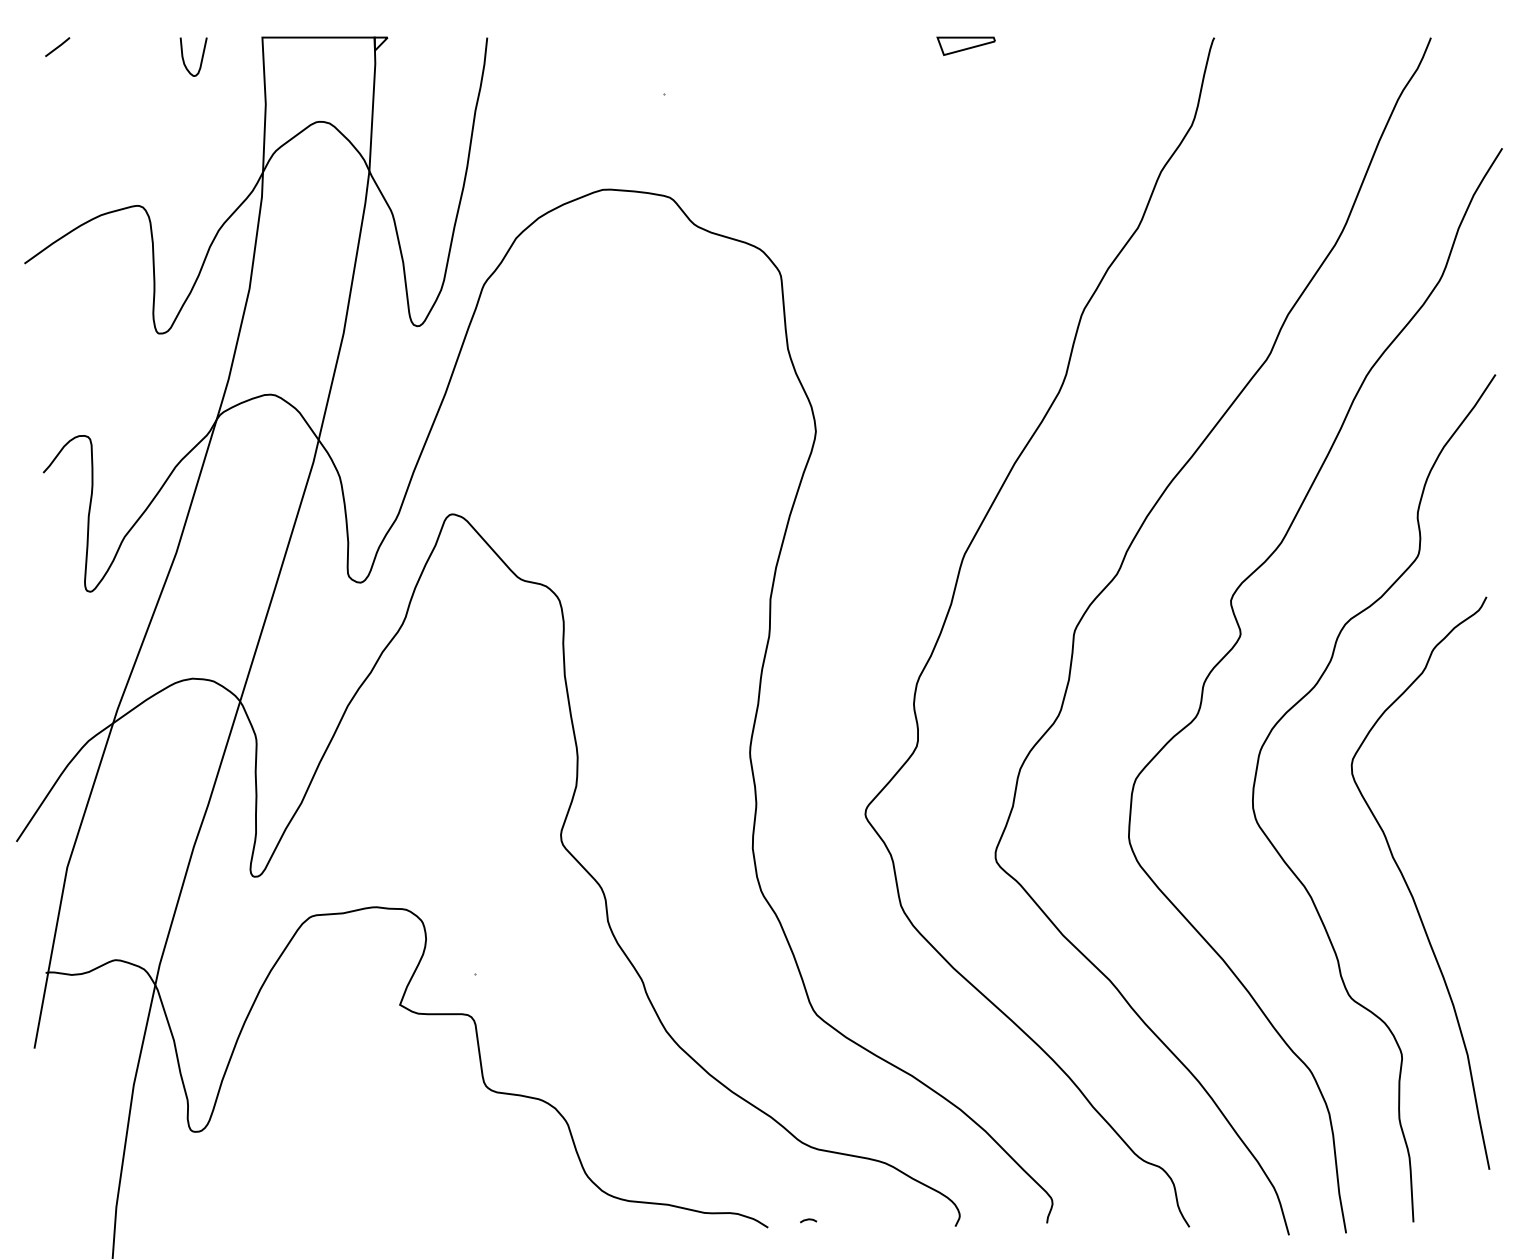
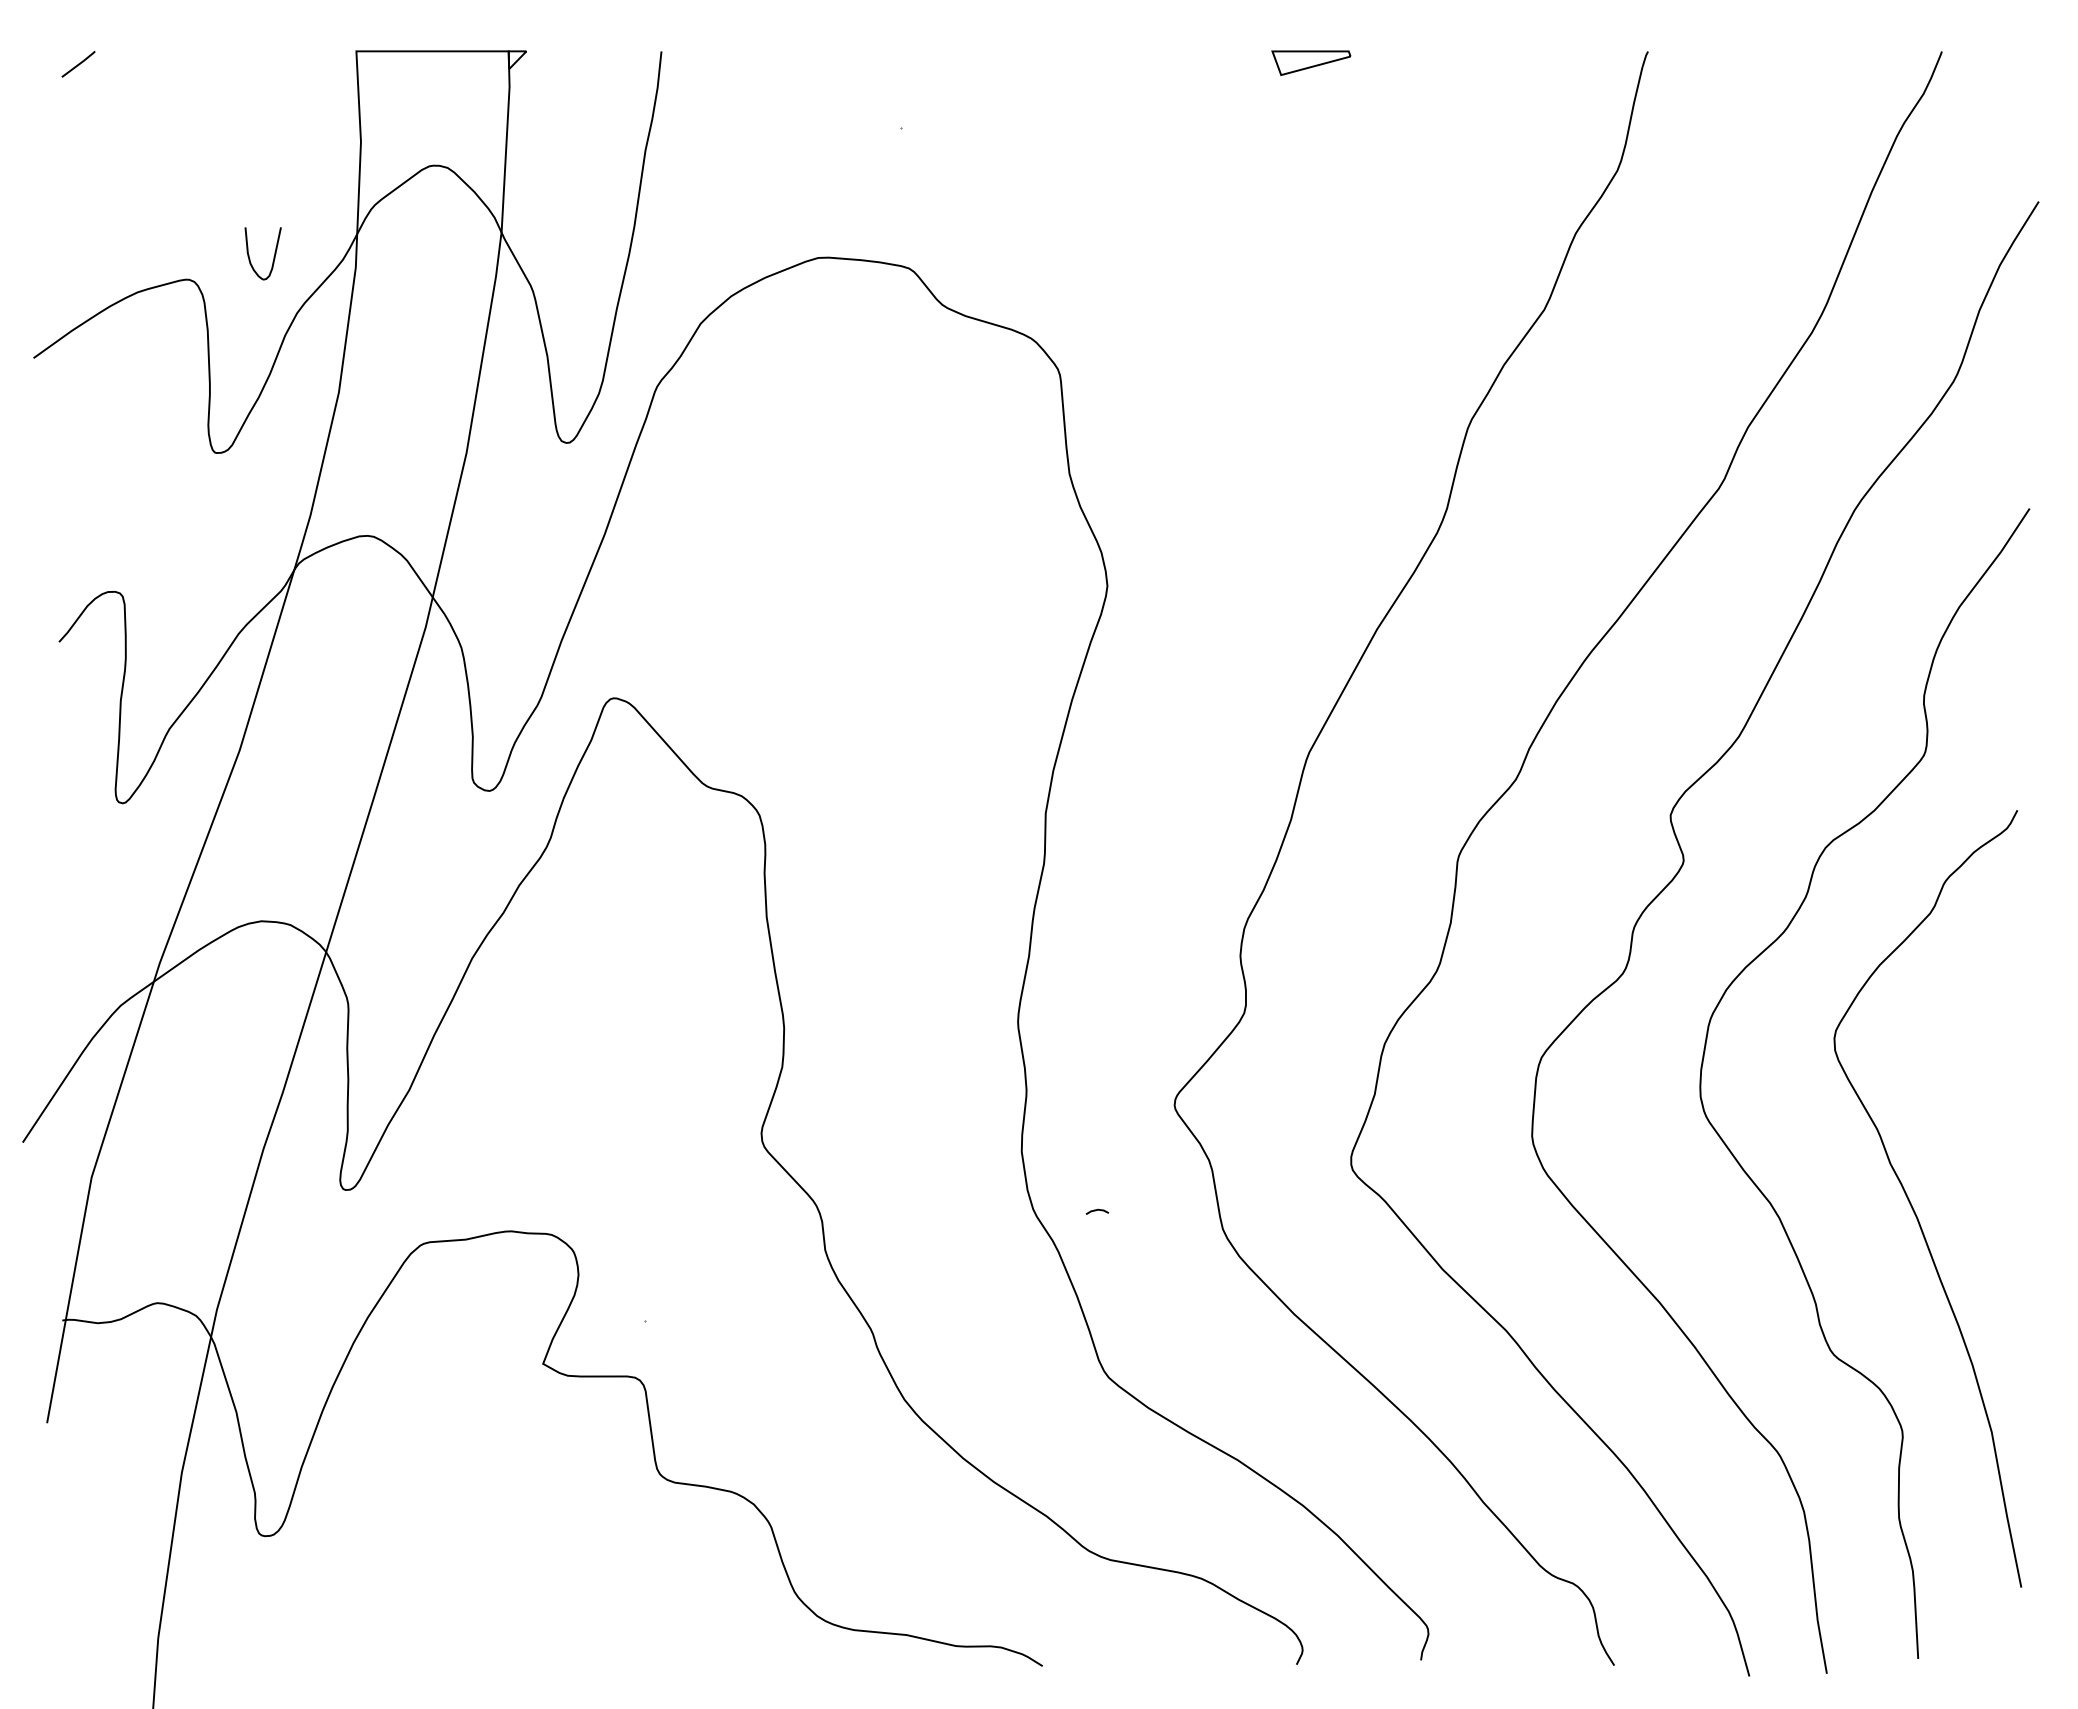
curve: (201, 59) -> (273, 256), moved
line: (808, 1219) -> (1097, 1210), moved

